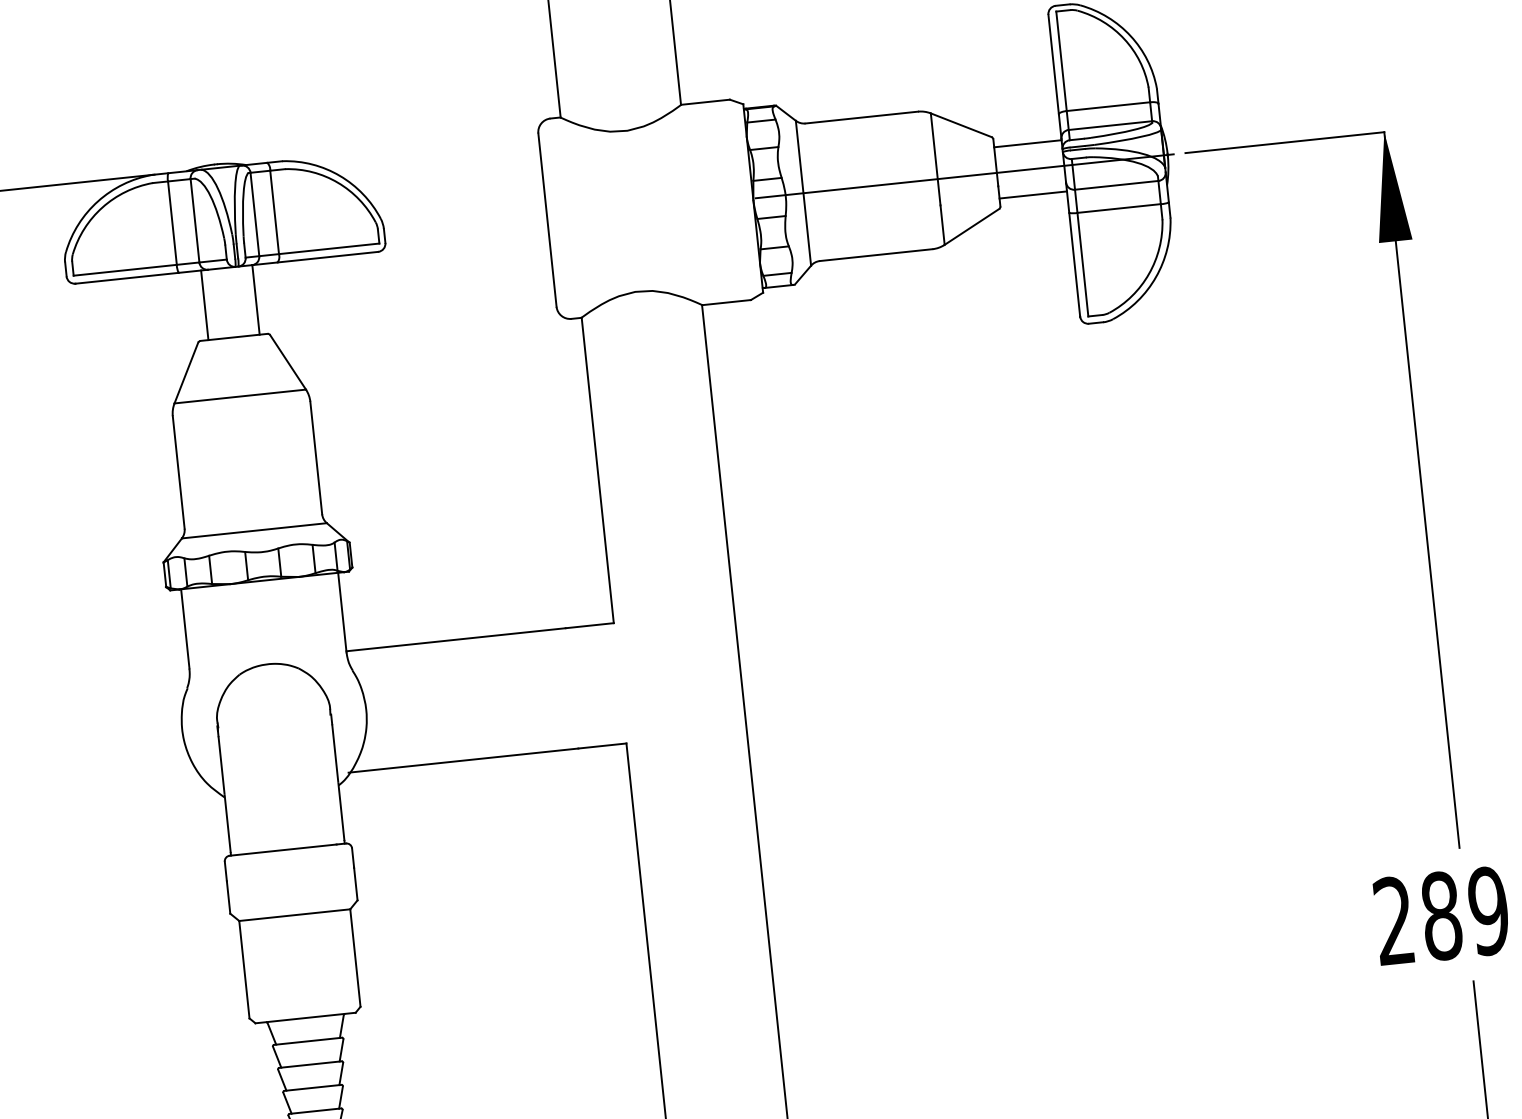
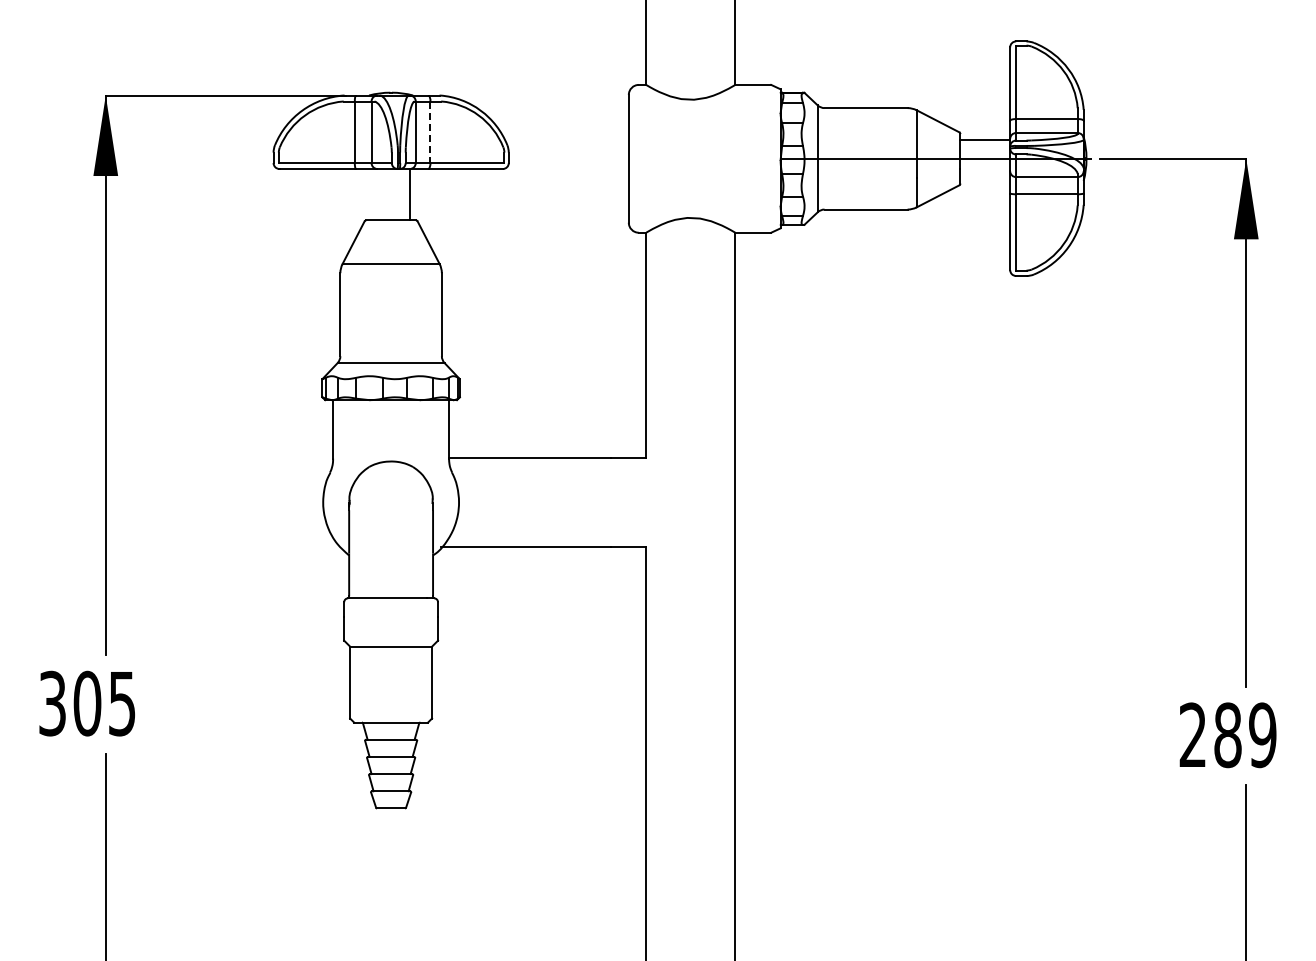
line: (1033, 194) -> (985, 177), removed
line: (274, 212) -> (430, 132), solid -> dashed
line: (205, 305) -> (372, 194), removed

